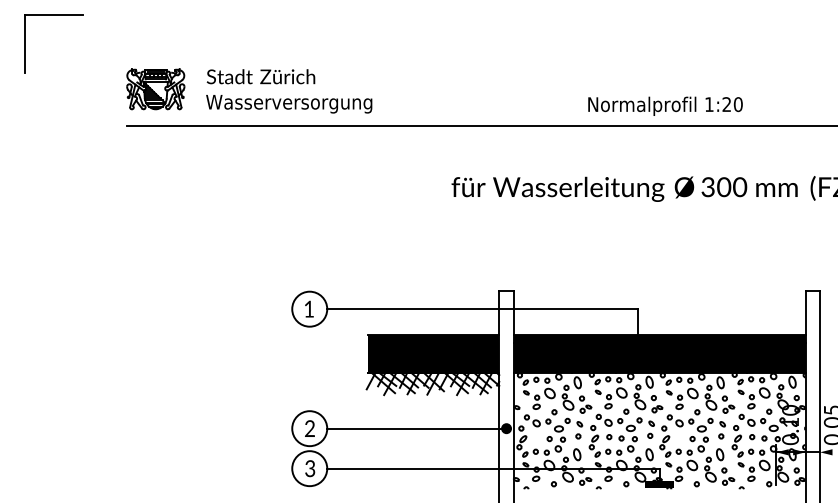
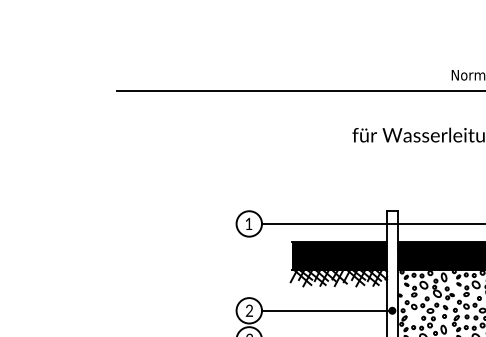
part: (53, 15) -> (63, 10), removed
part: (249, 90) -> (205, 64), removed

